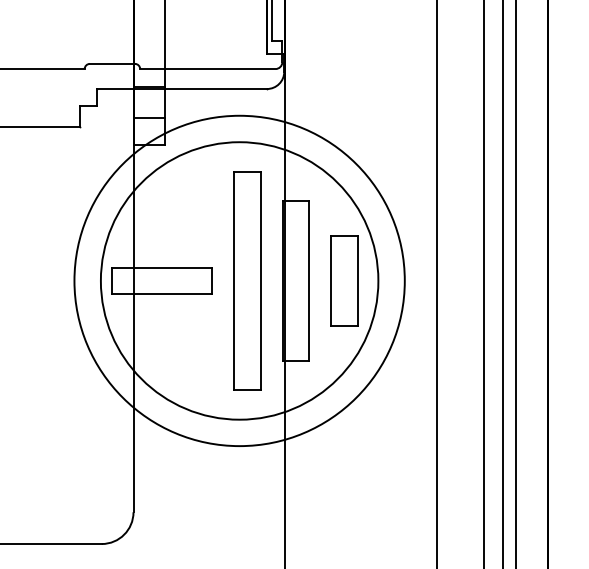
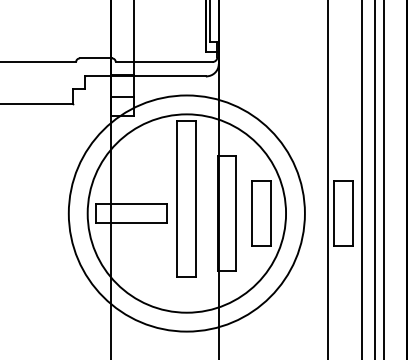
part: (247, 280) -> (186, 198), moved
part: (459, 280) -> (344, 213), added

